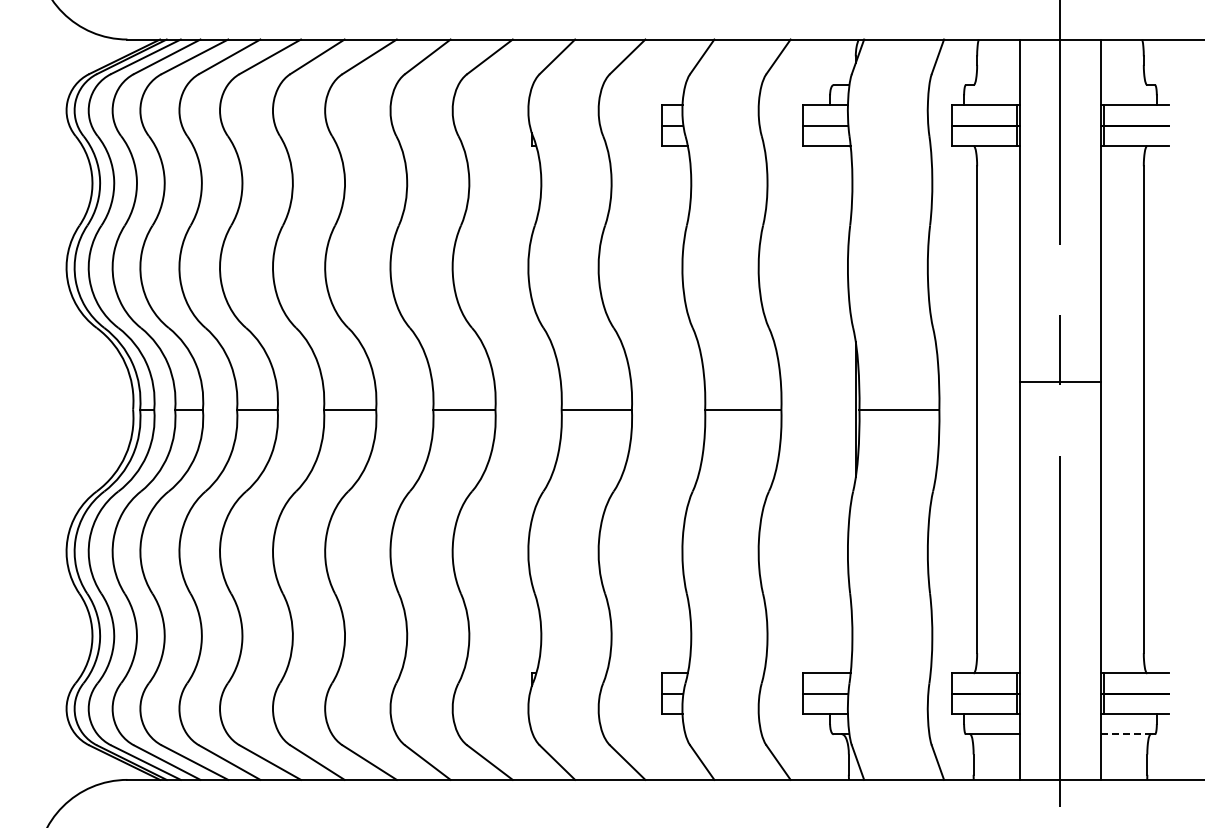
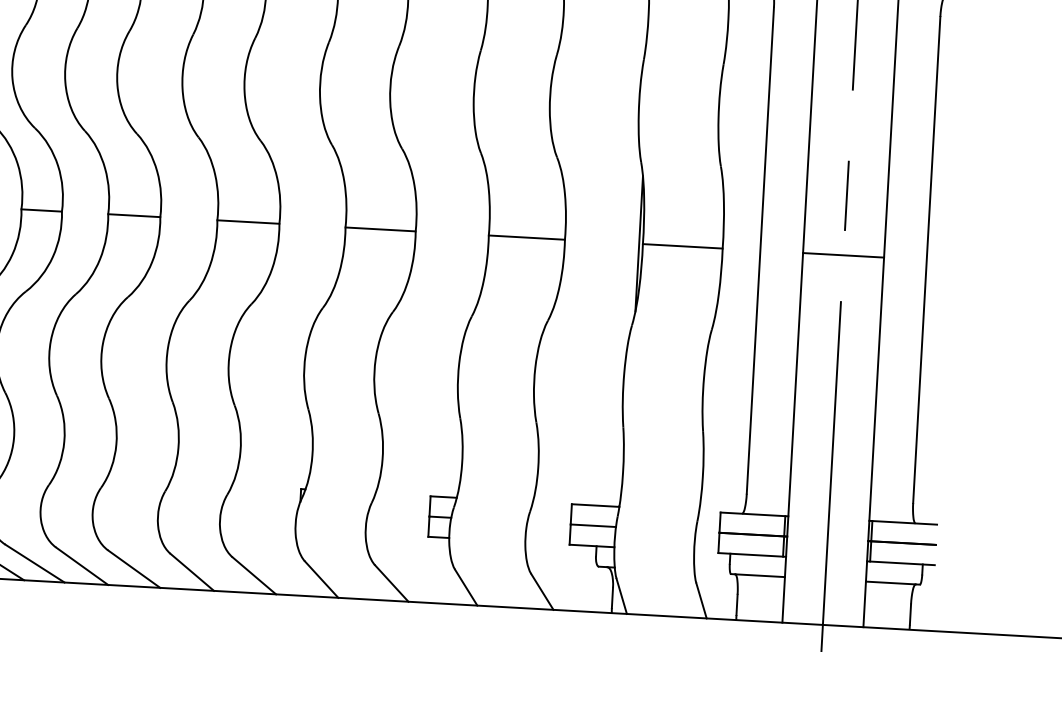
line: (1060, 381) -> (843, 255), moved
line: (1125, 734) -> (890, 583), dashed -> solid

